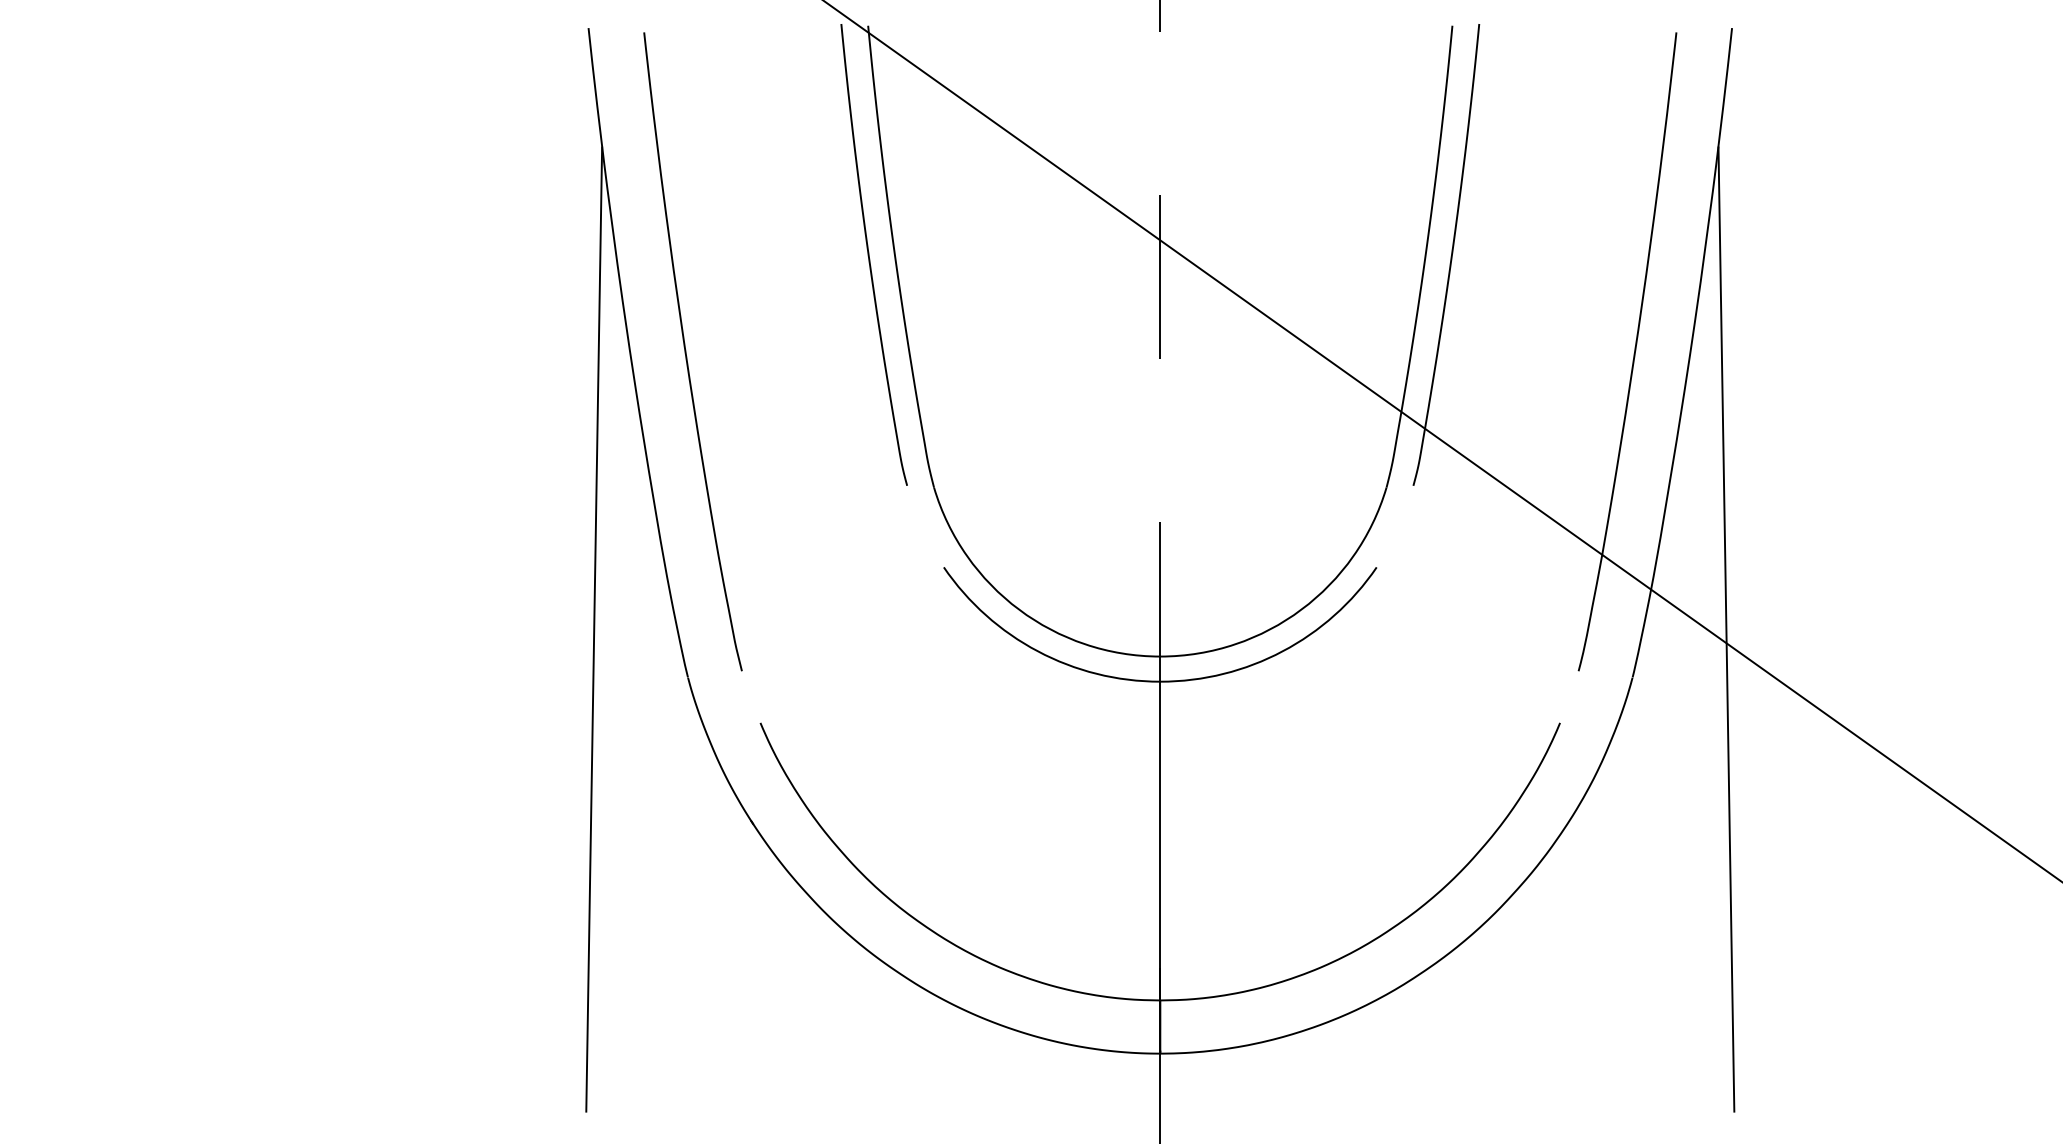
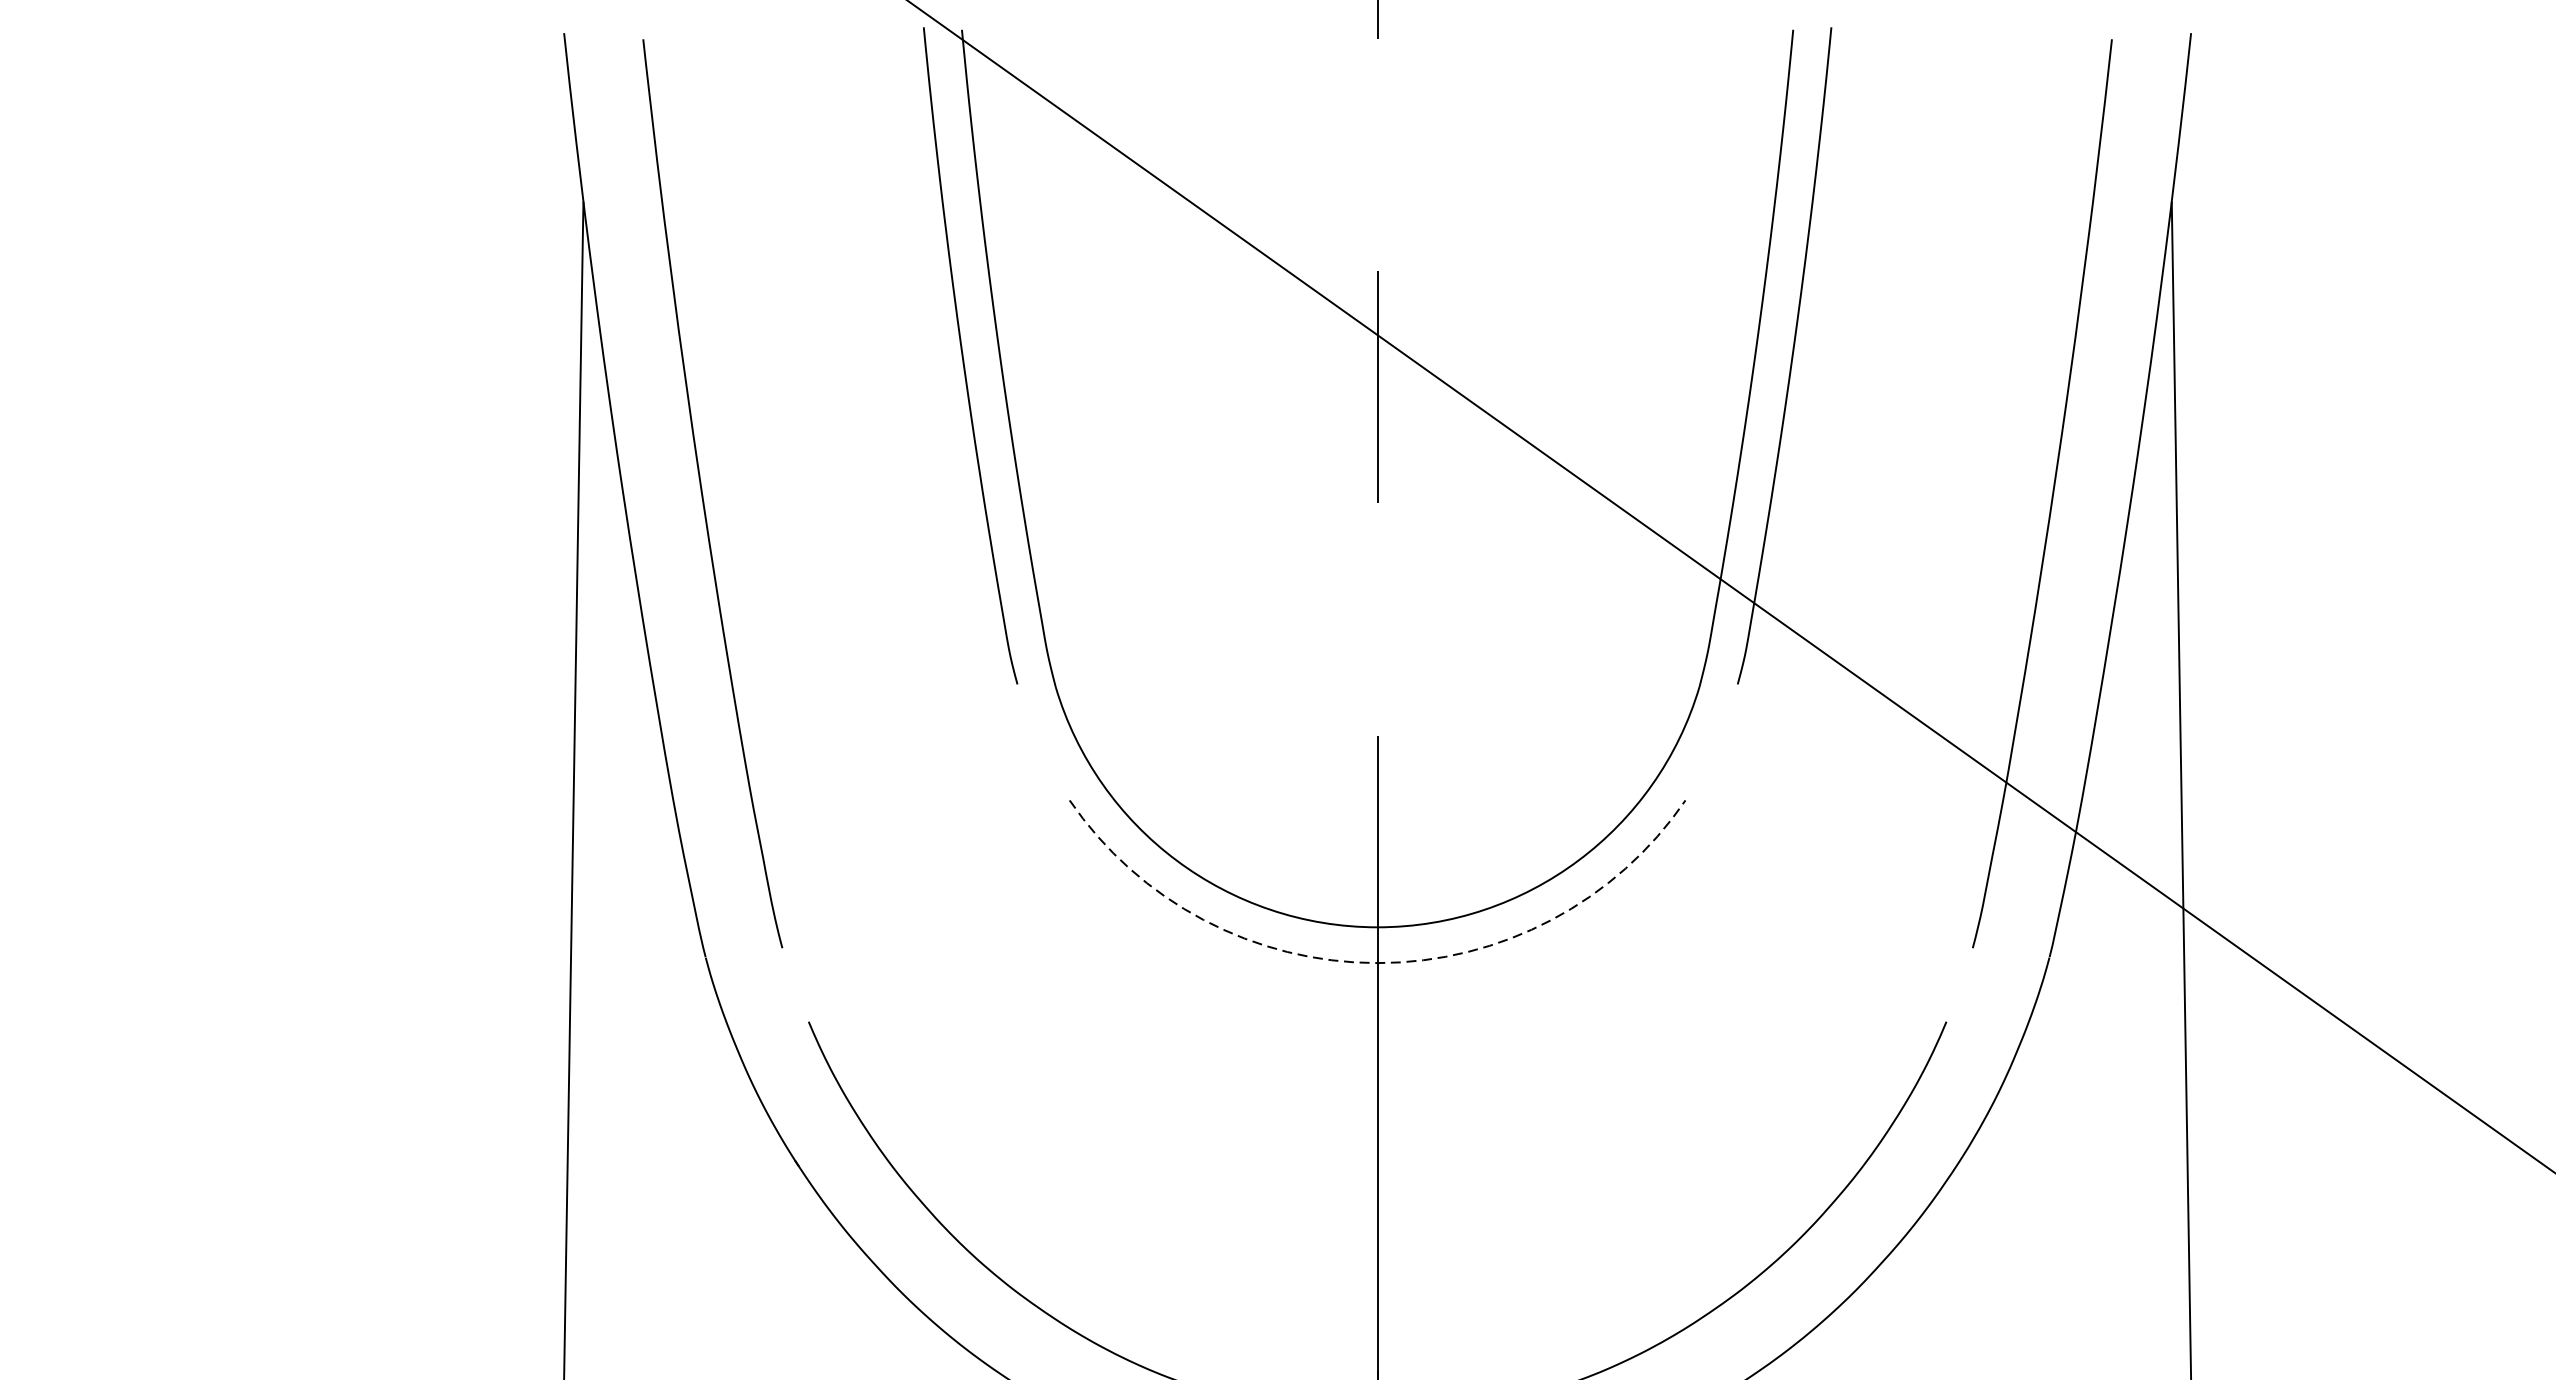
arc: (1160, 681) -> (1377, 962), solid -> dashed

